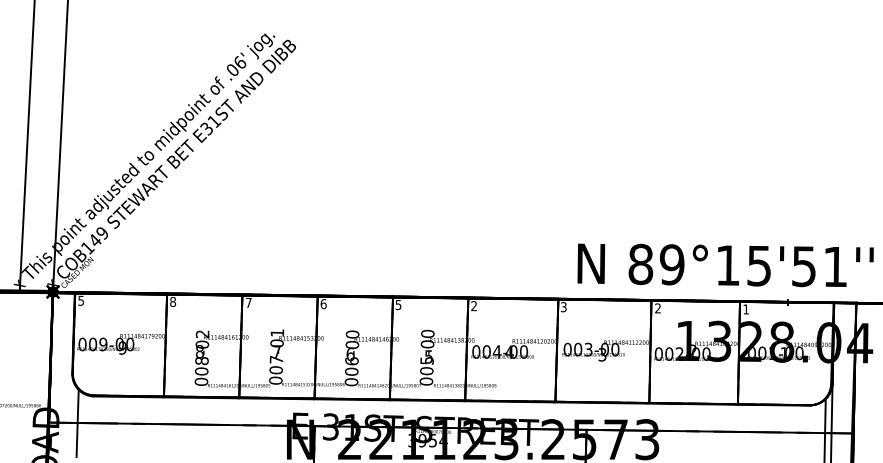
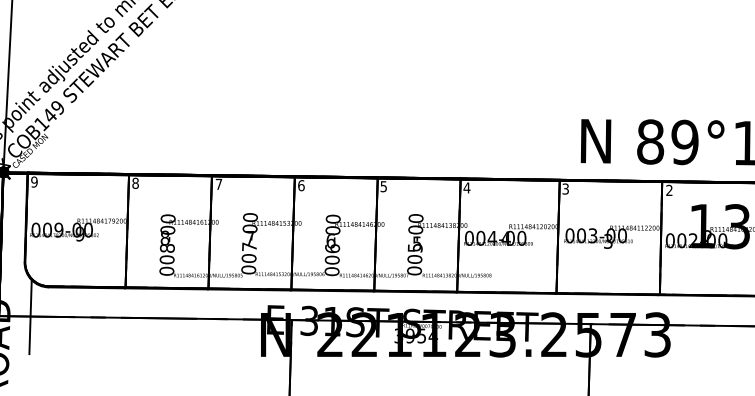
text: (81, 300) -> (34, 181), 5 -> 9
text: (473, 306) -> (466, 188), 2 -> 4
text: (277, 333) -> (250, 218), 007-01 -> 007-00
text: (202, 334) -> (168, 219), 008-02 -> 008-00

